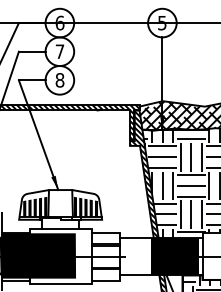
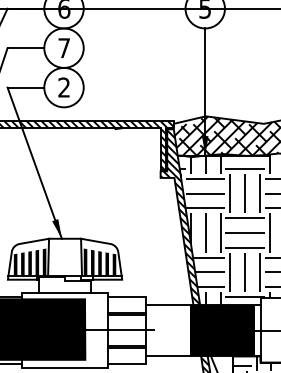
text: (59, 80) -> (63, 87), 8 -> 2

